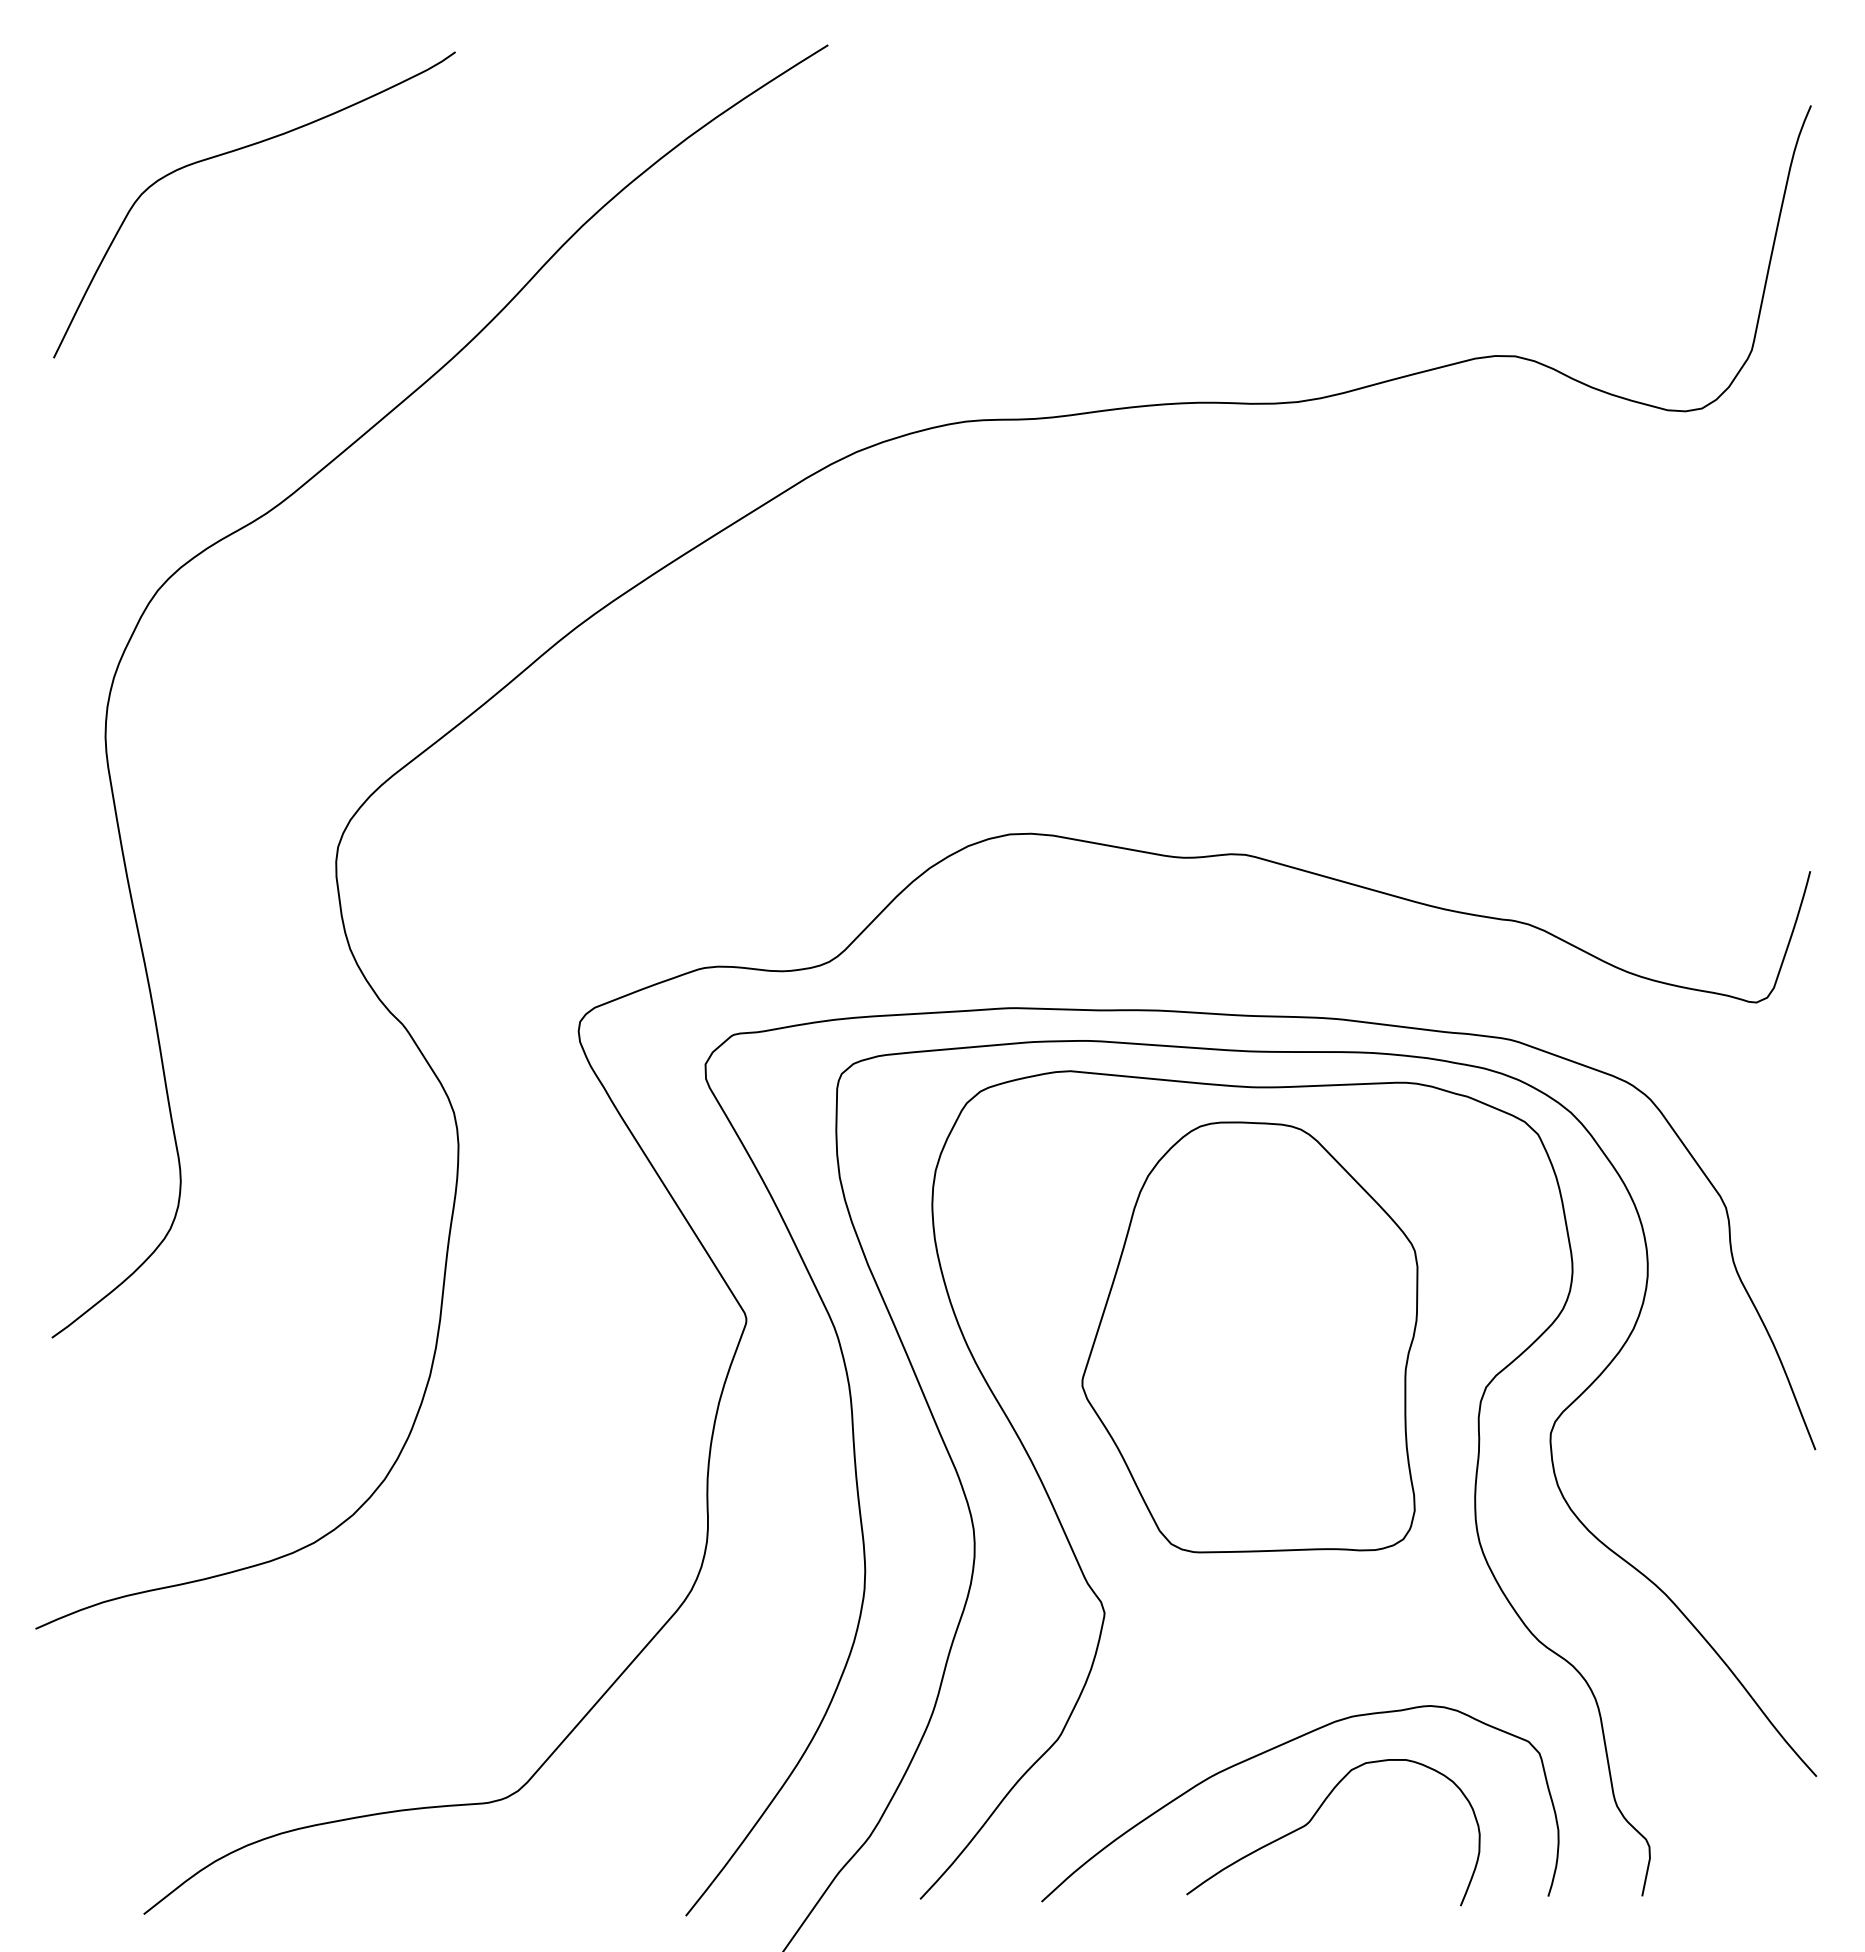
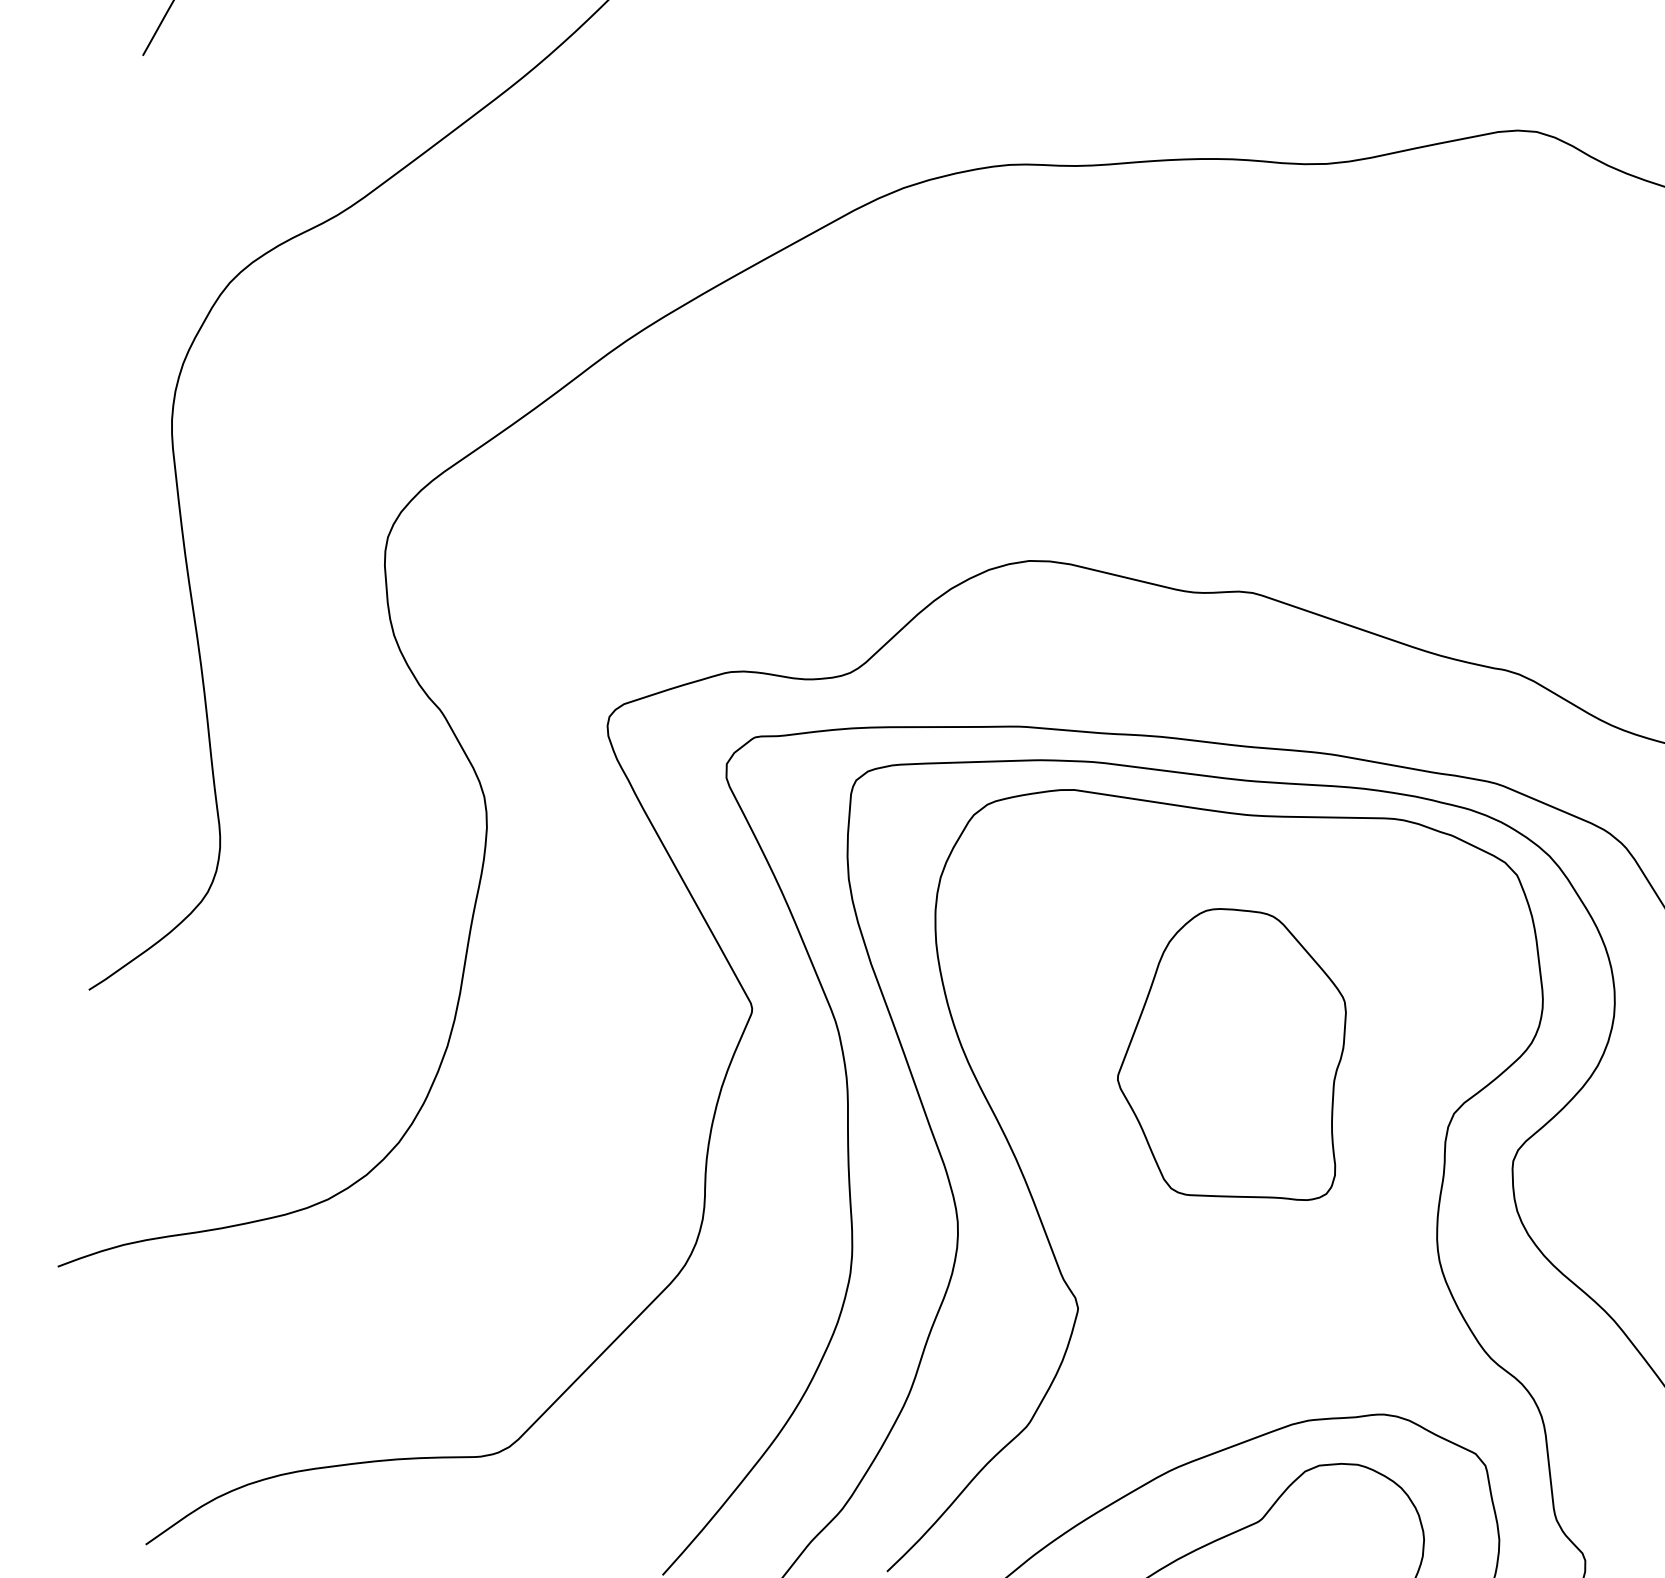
part: (1249, 1337) -> (1231, 1053), size x0.7

